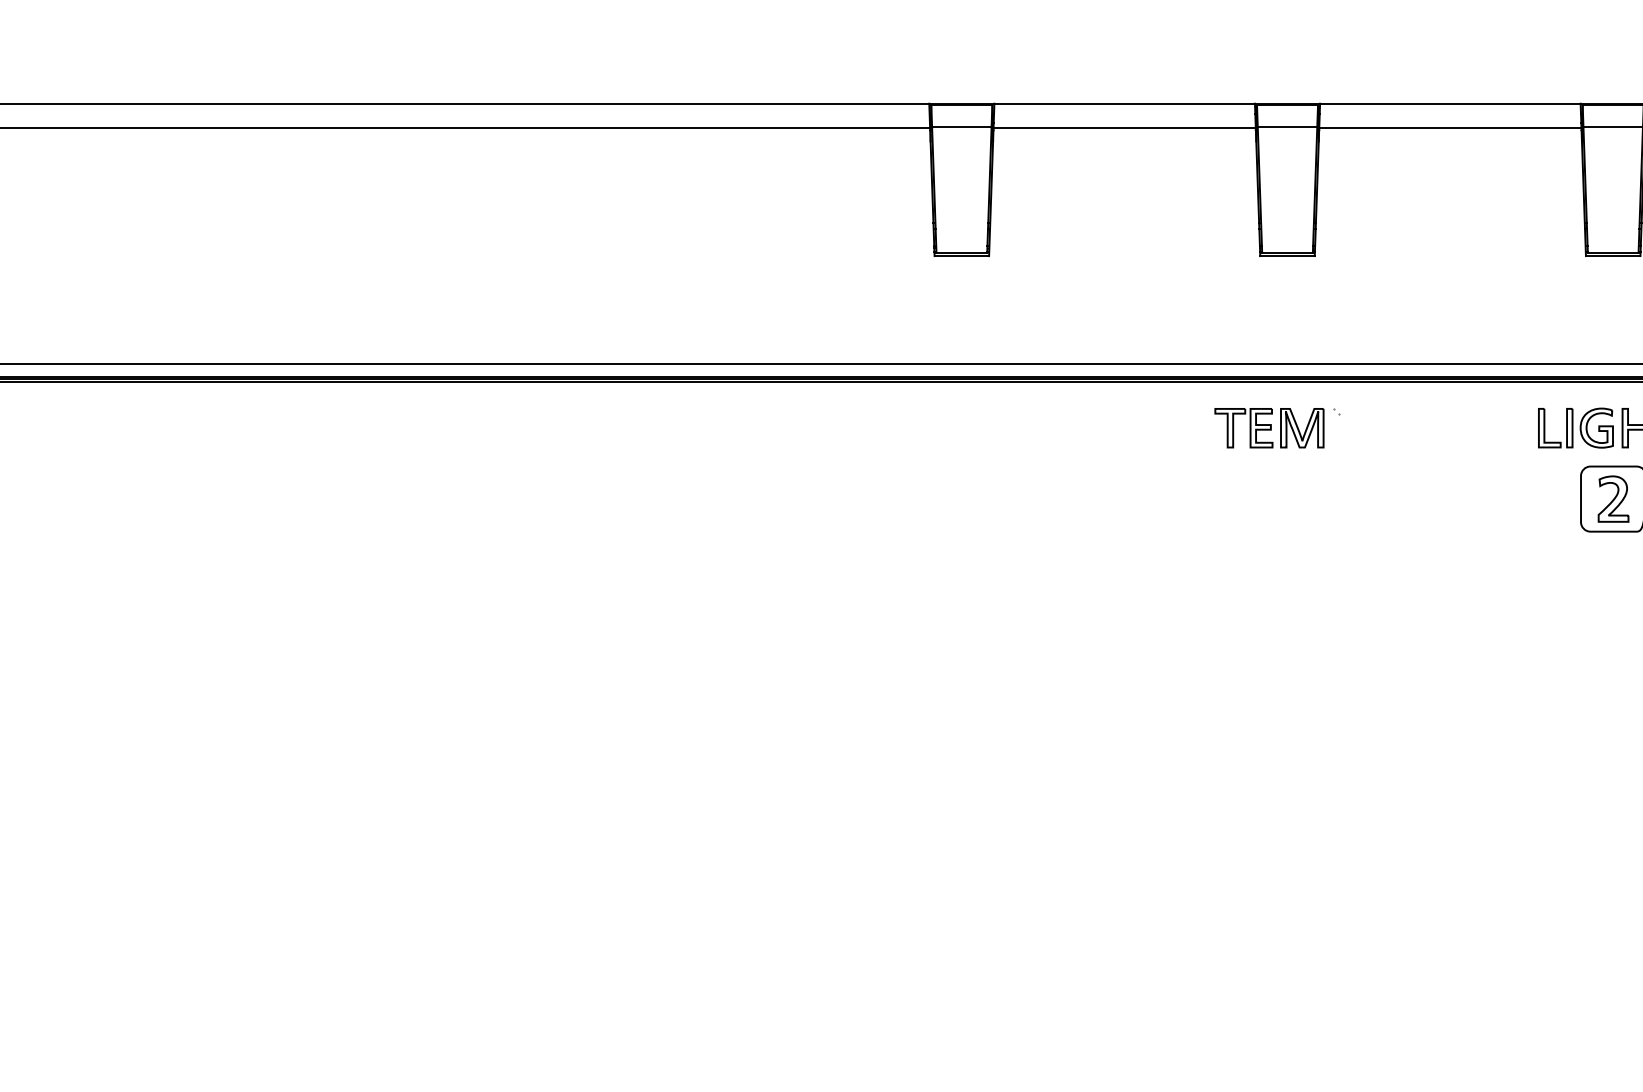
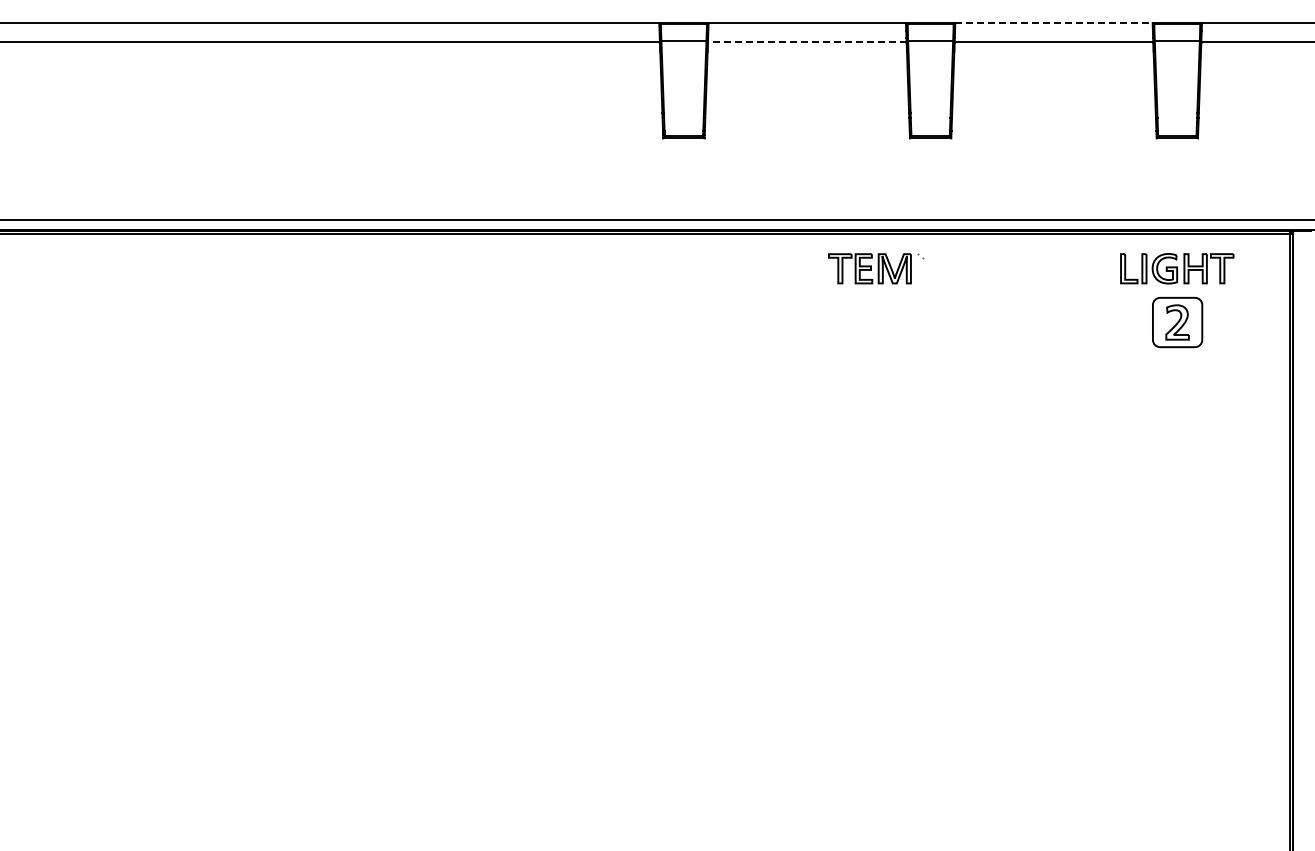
line: (1449, 104) -> (1053, 23), solid -> dashed
line: (1123, 128) -> (806, 41), solid -> dashed
part: (1278, 427) -> (876, 268), moved

